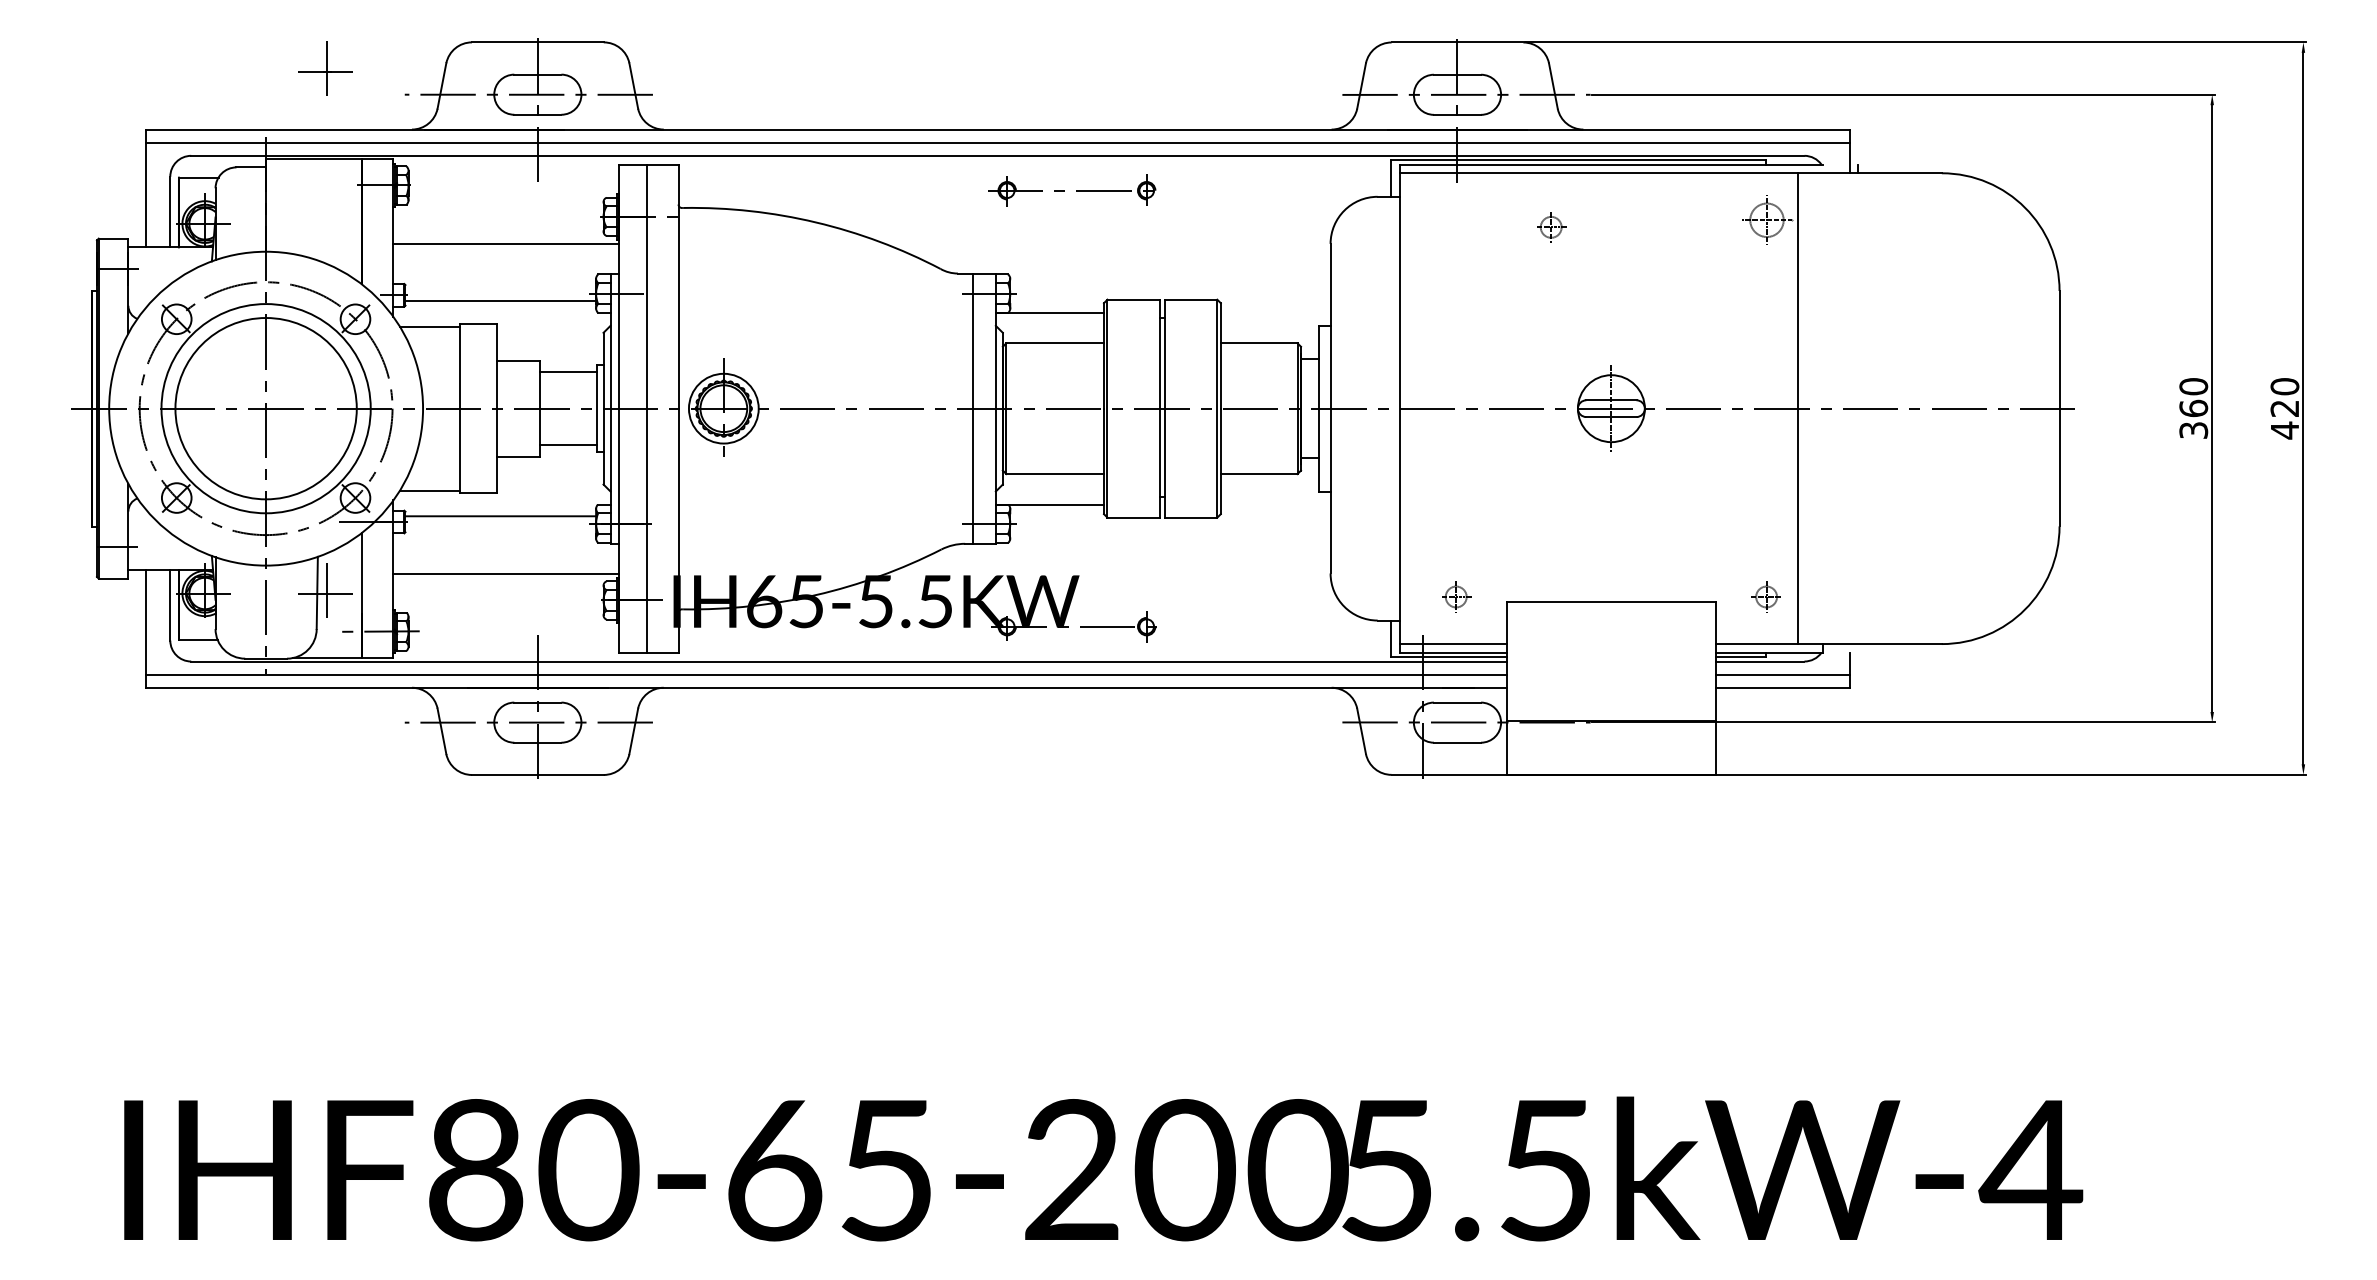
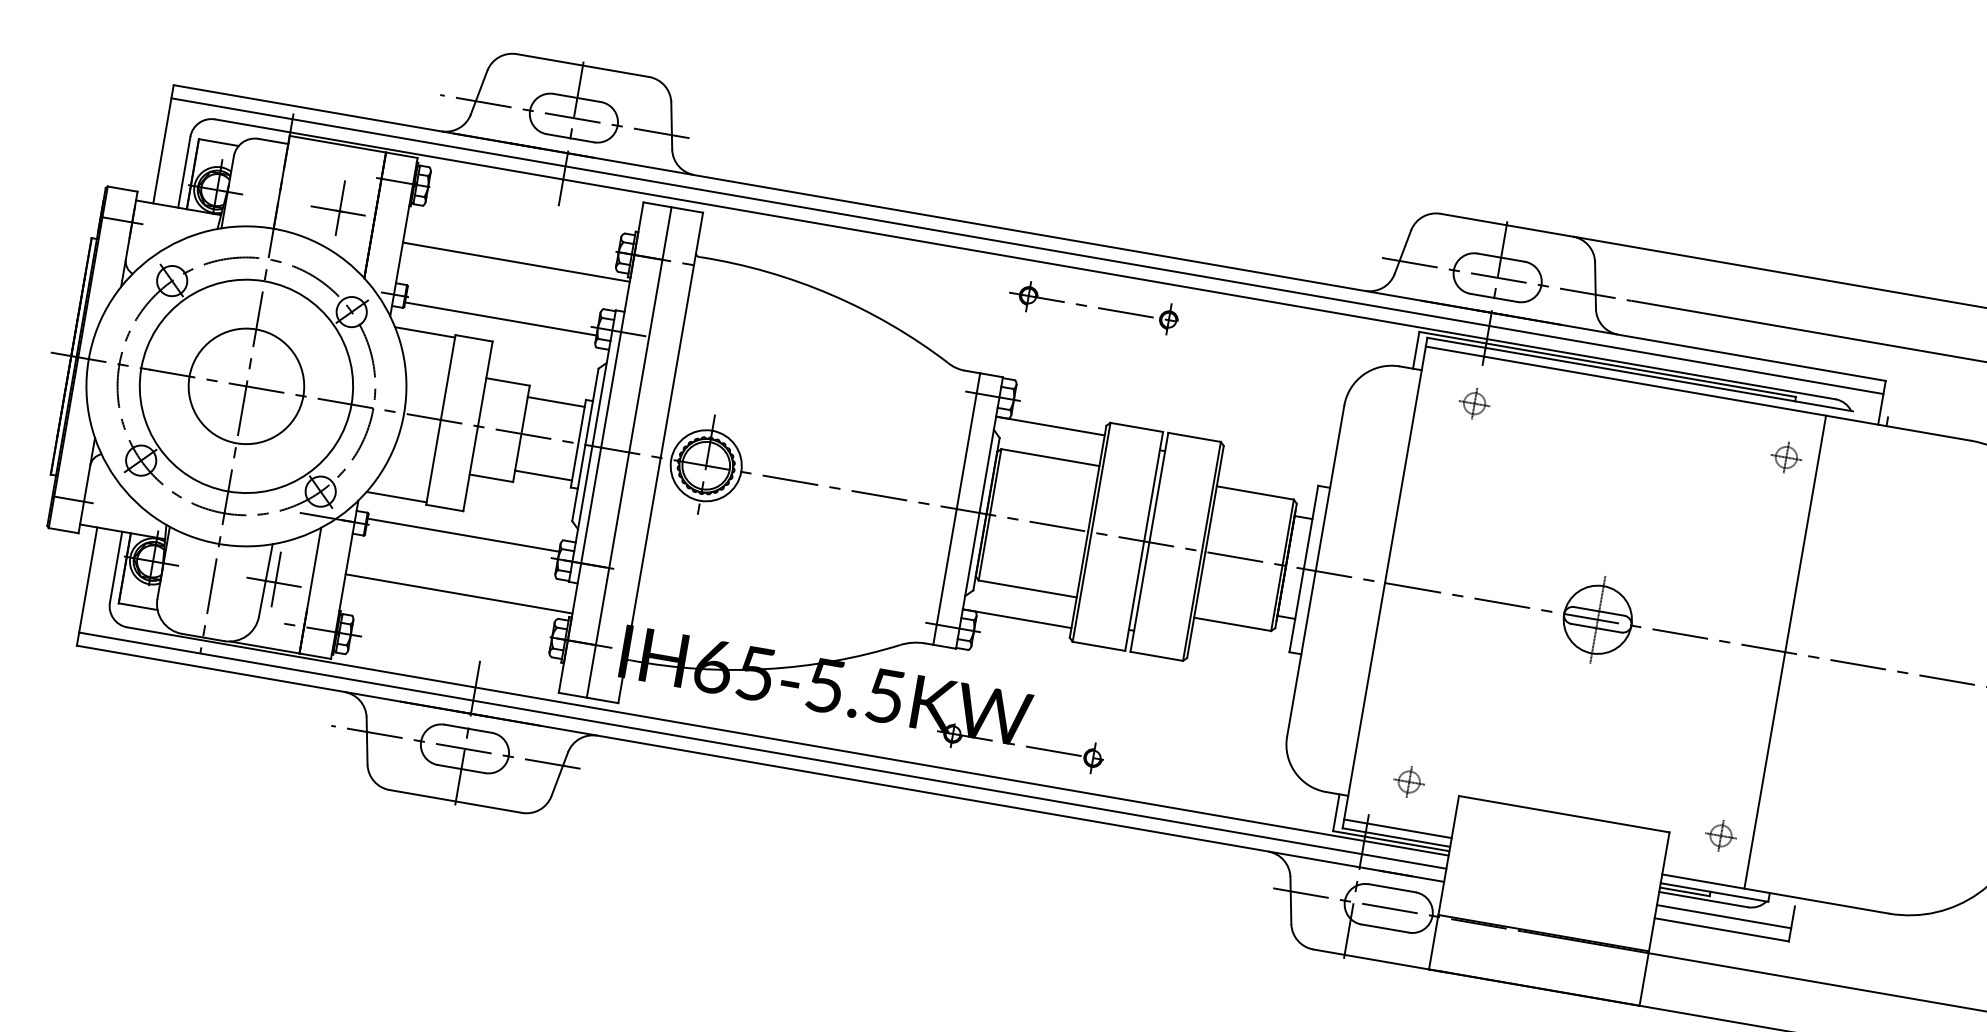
part: (325, 68) -> (338, 207), moved
part: (1765, 220) -> (1785, 457), size x0.62
part: (1551, 227) -> (1474, 403), moved
circle: (265, 408) -> (245, 386), size x0.62

